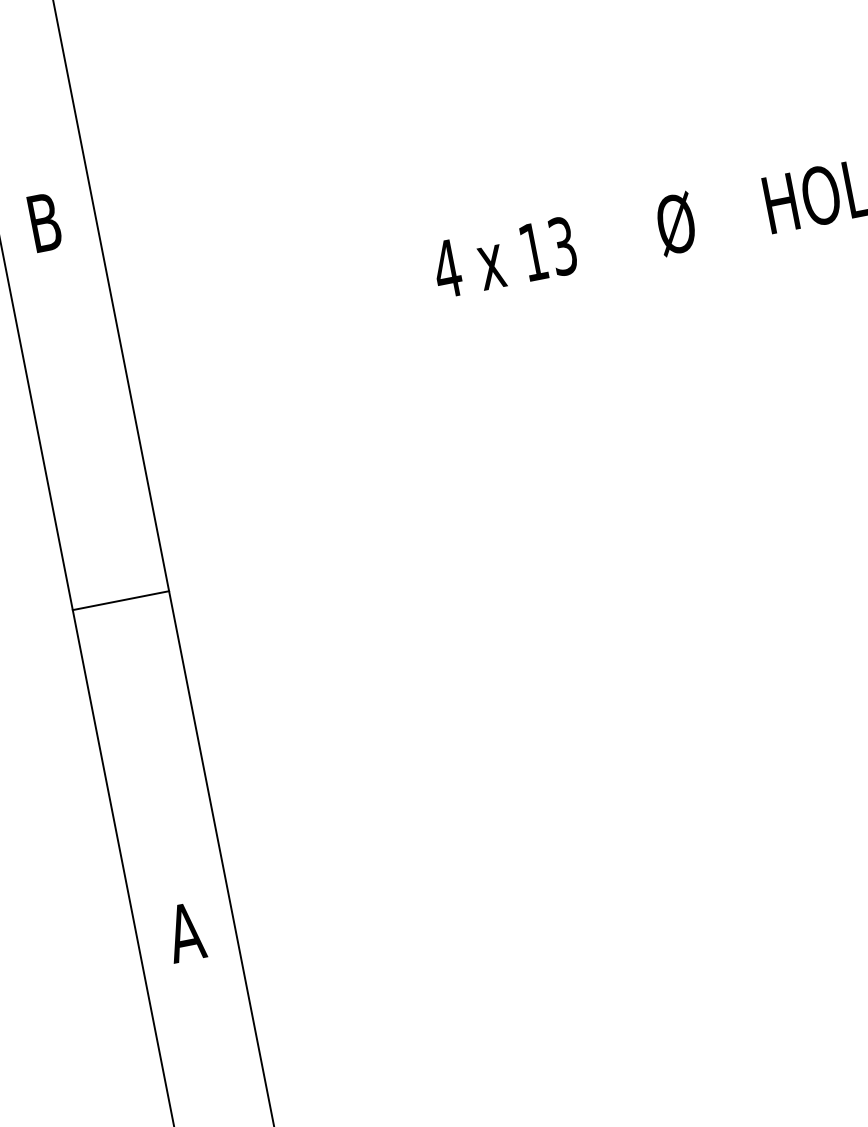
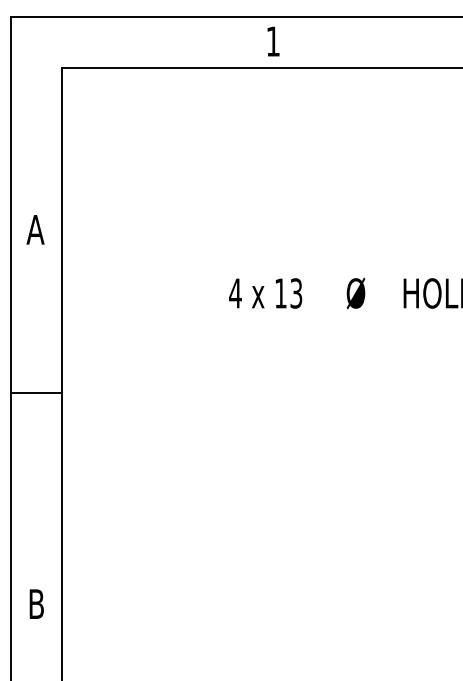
text: (44, 221) -> (35, 229), B -> A
line: (120, 601) -> (36, 393), moved
text: (185, 931) -> (36, 603), A -> B

